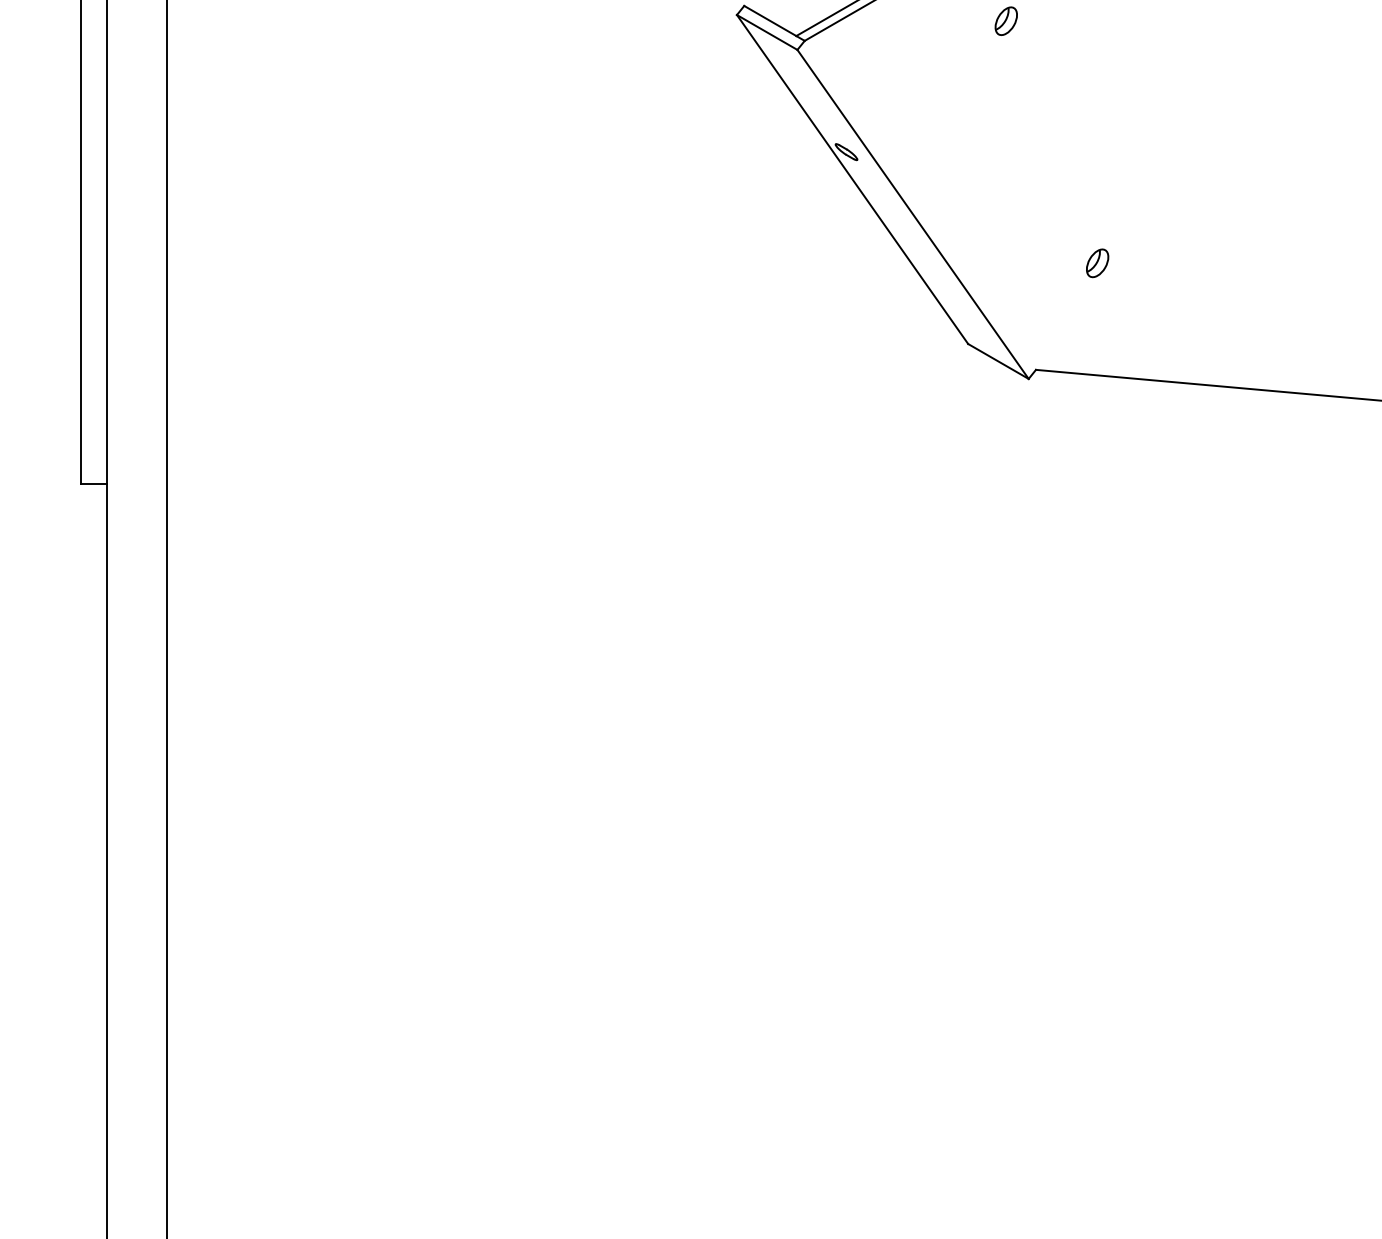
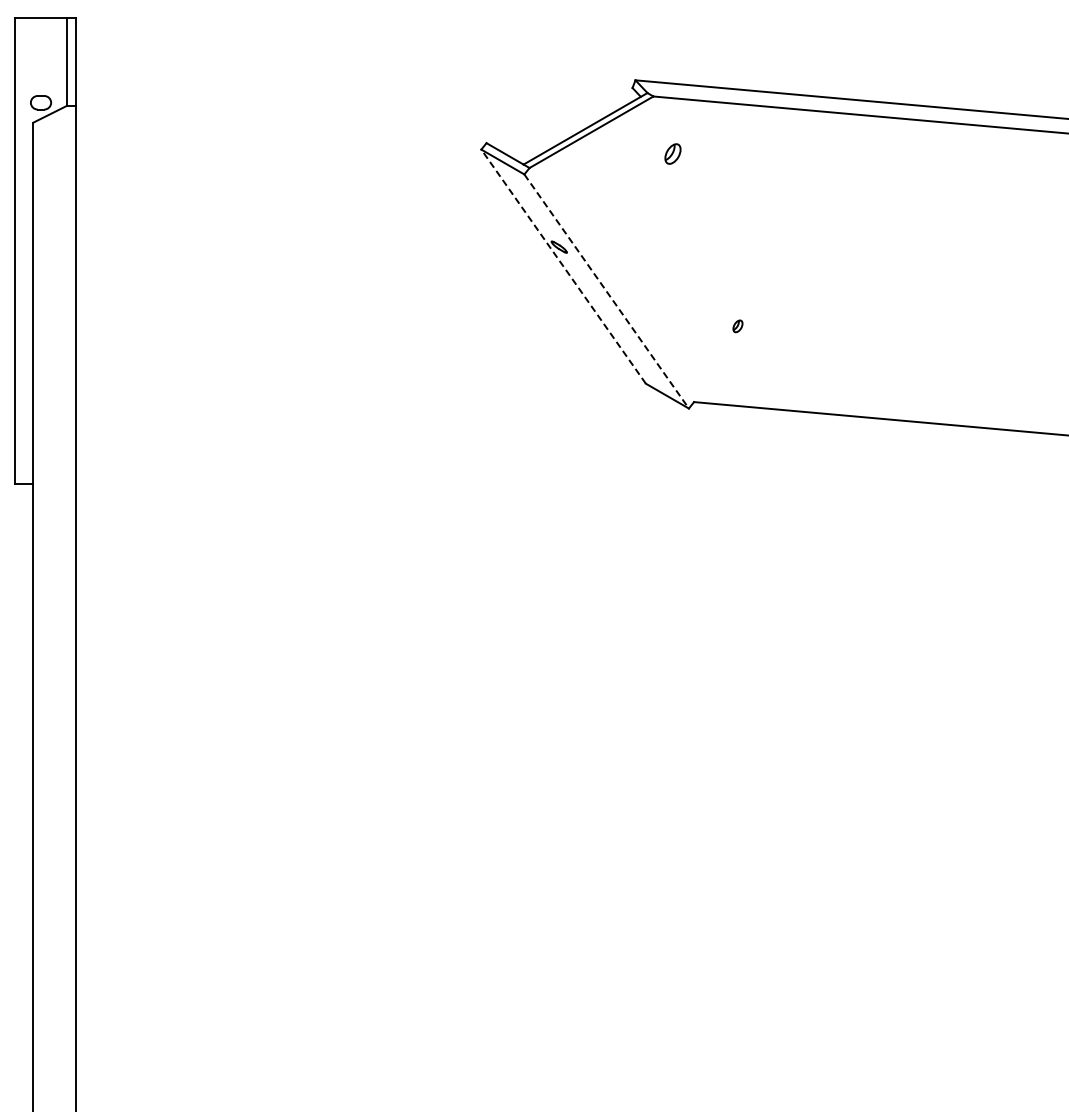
line: (852, 179) -> (563, 266), solid -> dashed
line: (912, 214) -> (606, 291), solid -> dashed
part: (1096, 263) -> (737, 326), size x0.6

